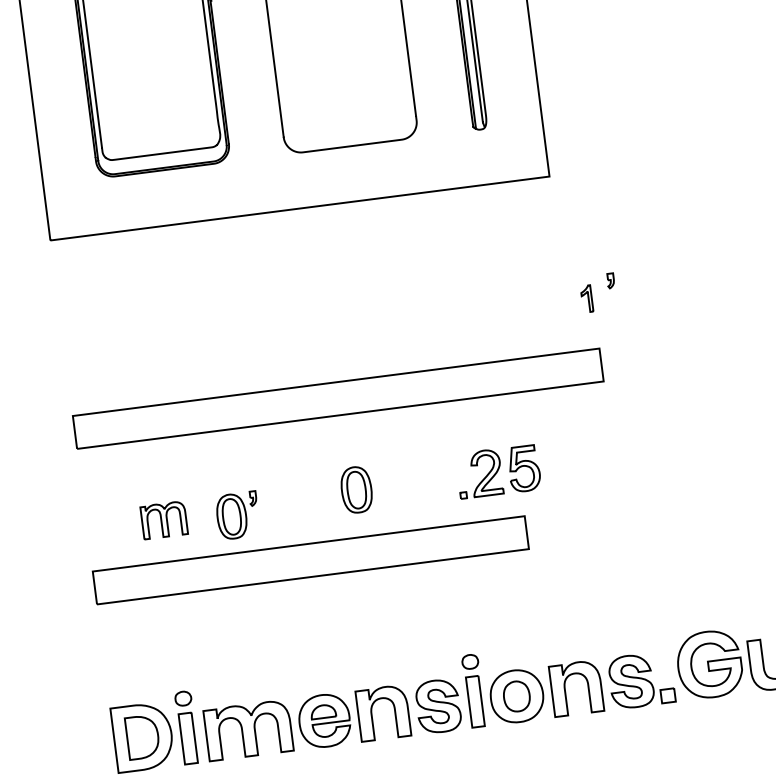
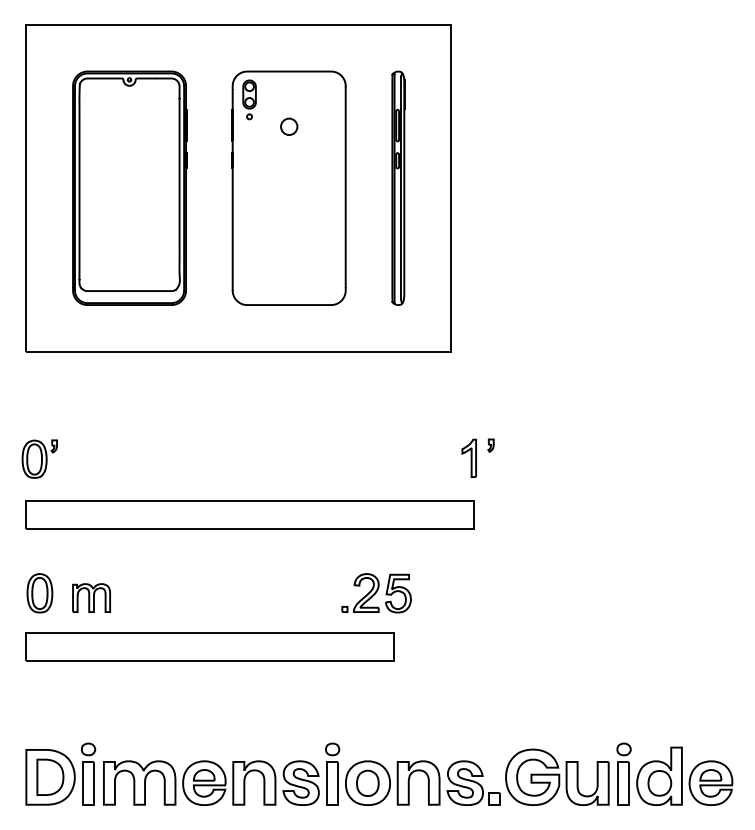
part: (586, 298) -> (468, 457), size x1.67
part: (356, 490) -> (39, 593), moved
part: (237, 514) -> (39, 458), moved

